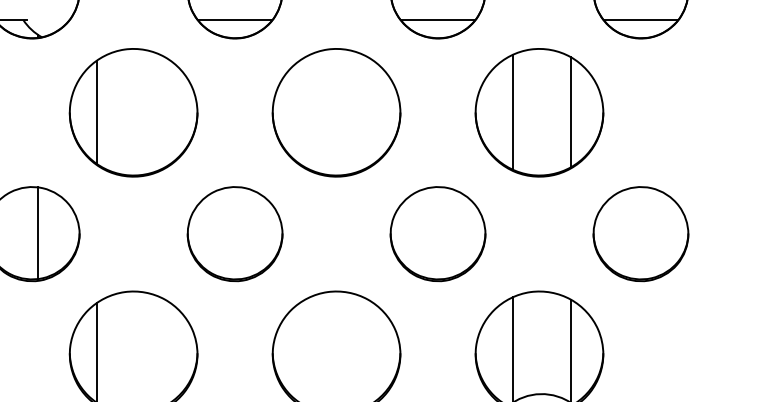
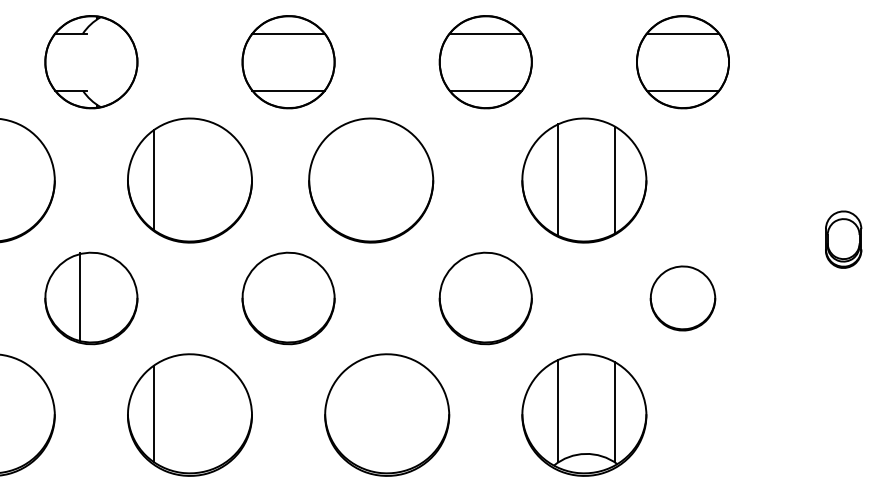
part: (336, 112) -> (371, 180), moved
line: (38, 233) -> (80, 297), moved
part: (640, 234) -> (682, 298), size x0.7

